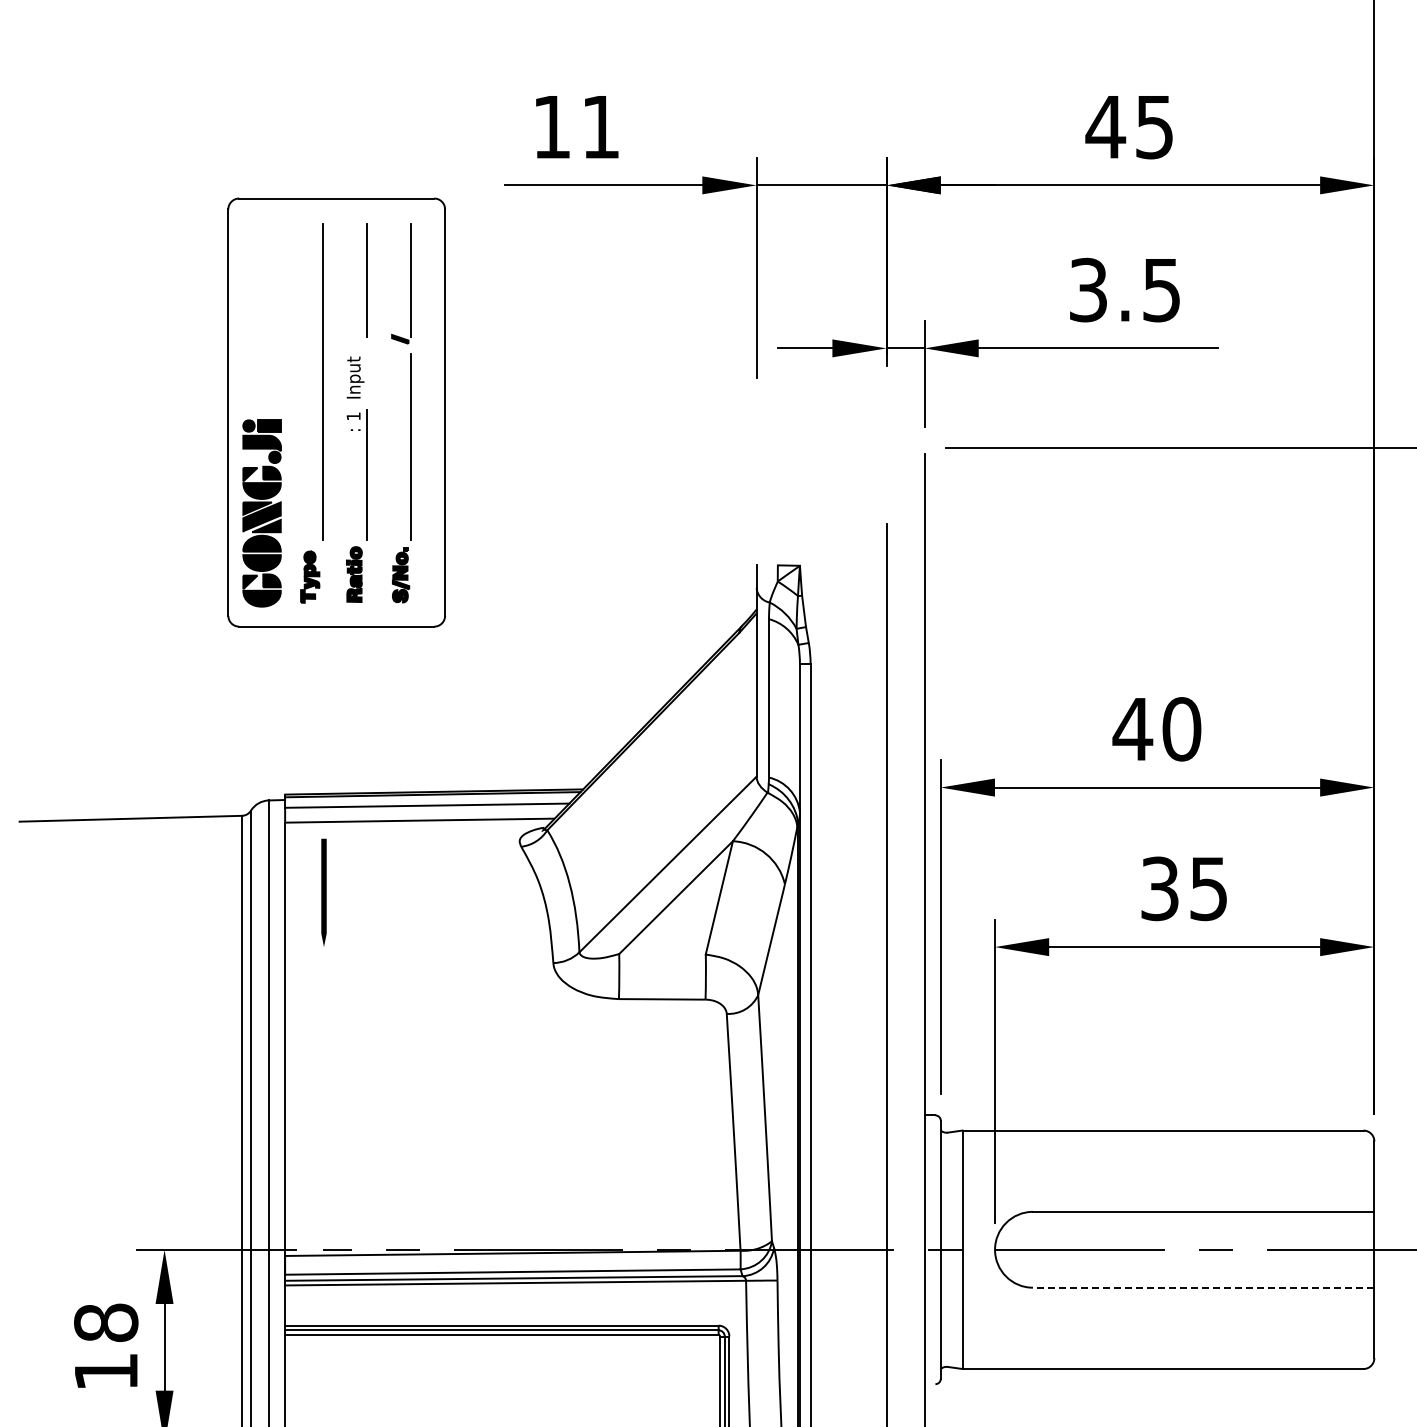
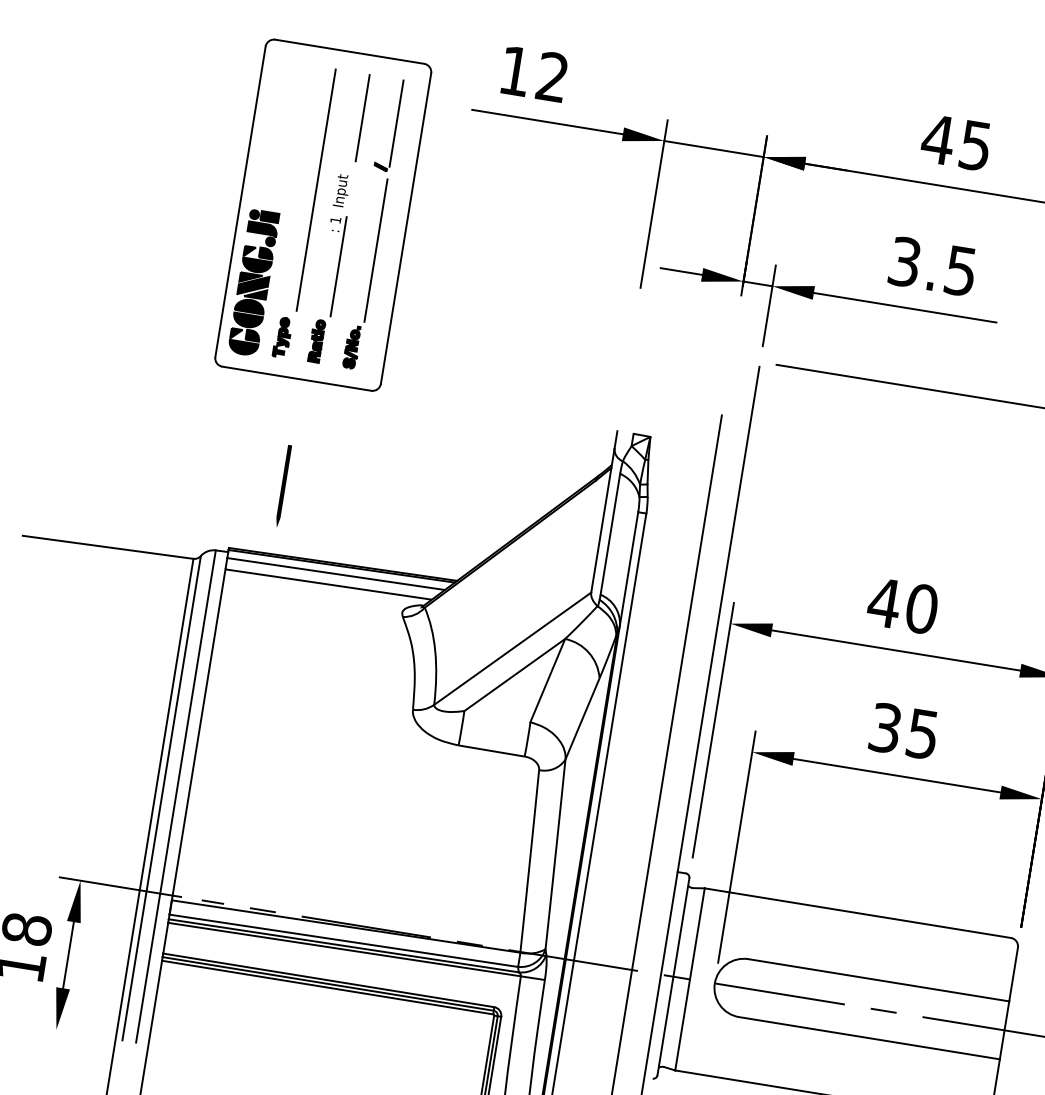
text: (600, 126) -> (552, 76), 11 -> 12
part: (336, 412) -> (323, 215), moved
line: (323, 892) -> (283, 486), moved
line: (1203, 1287) -> (869, 1038), dashed -> solid

